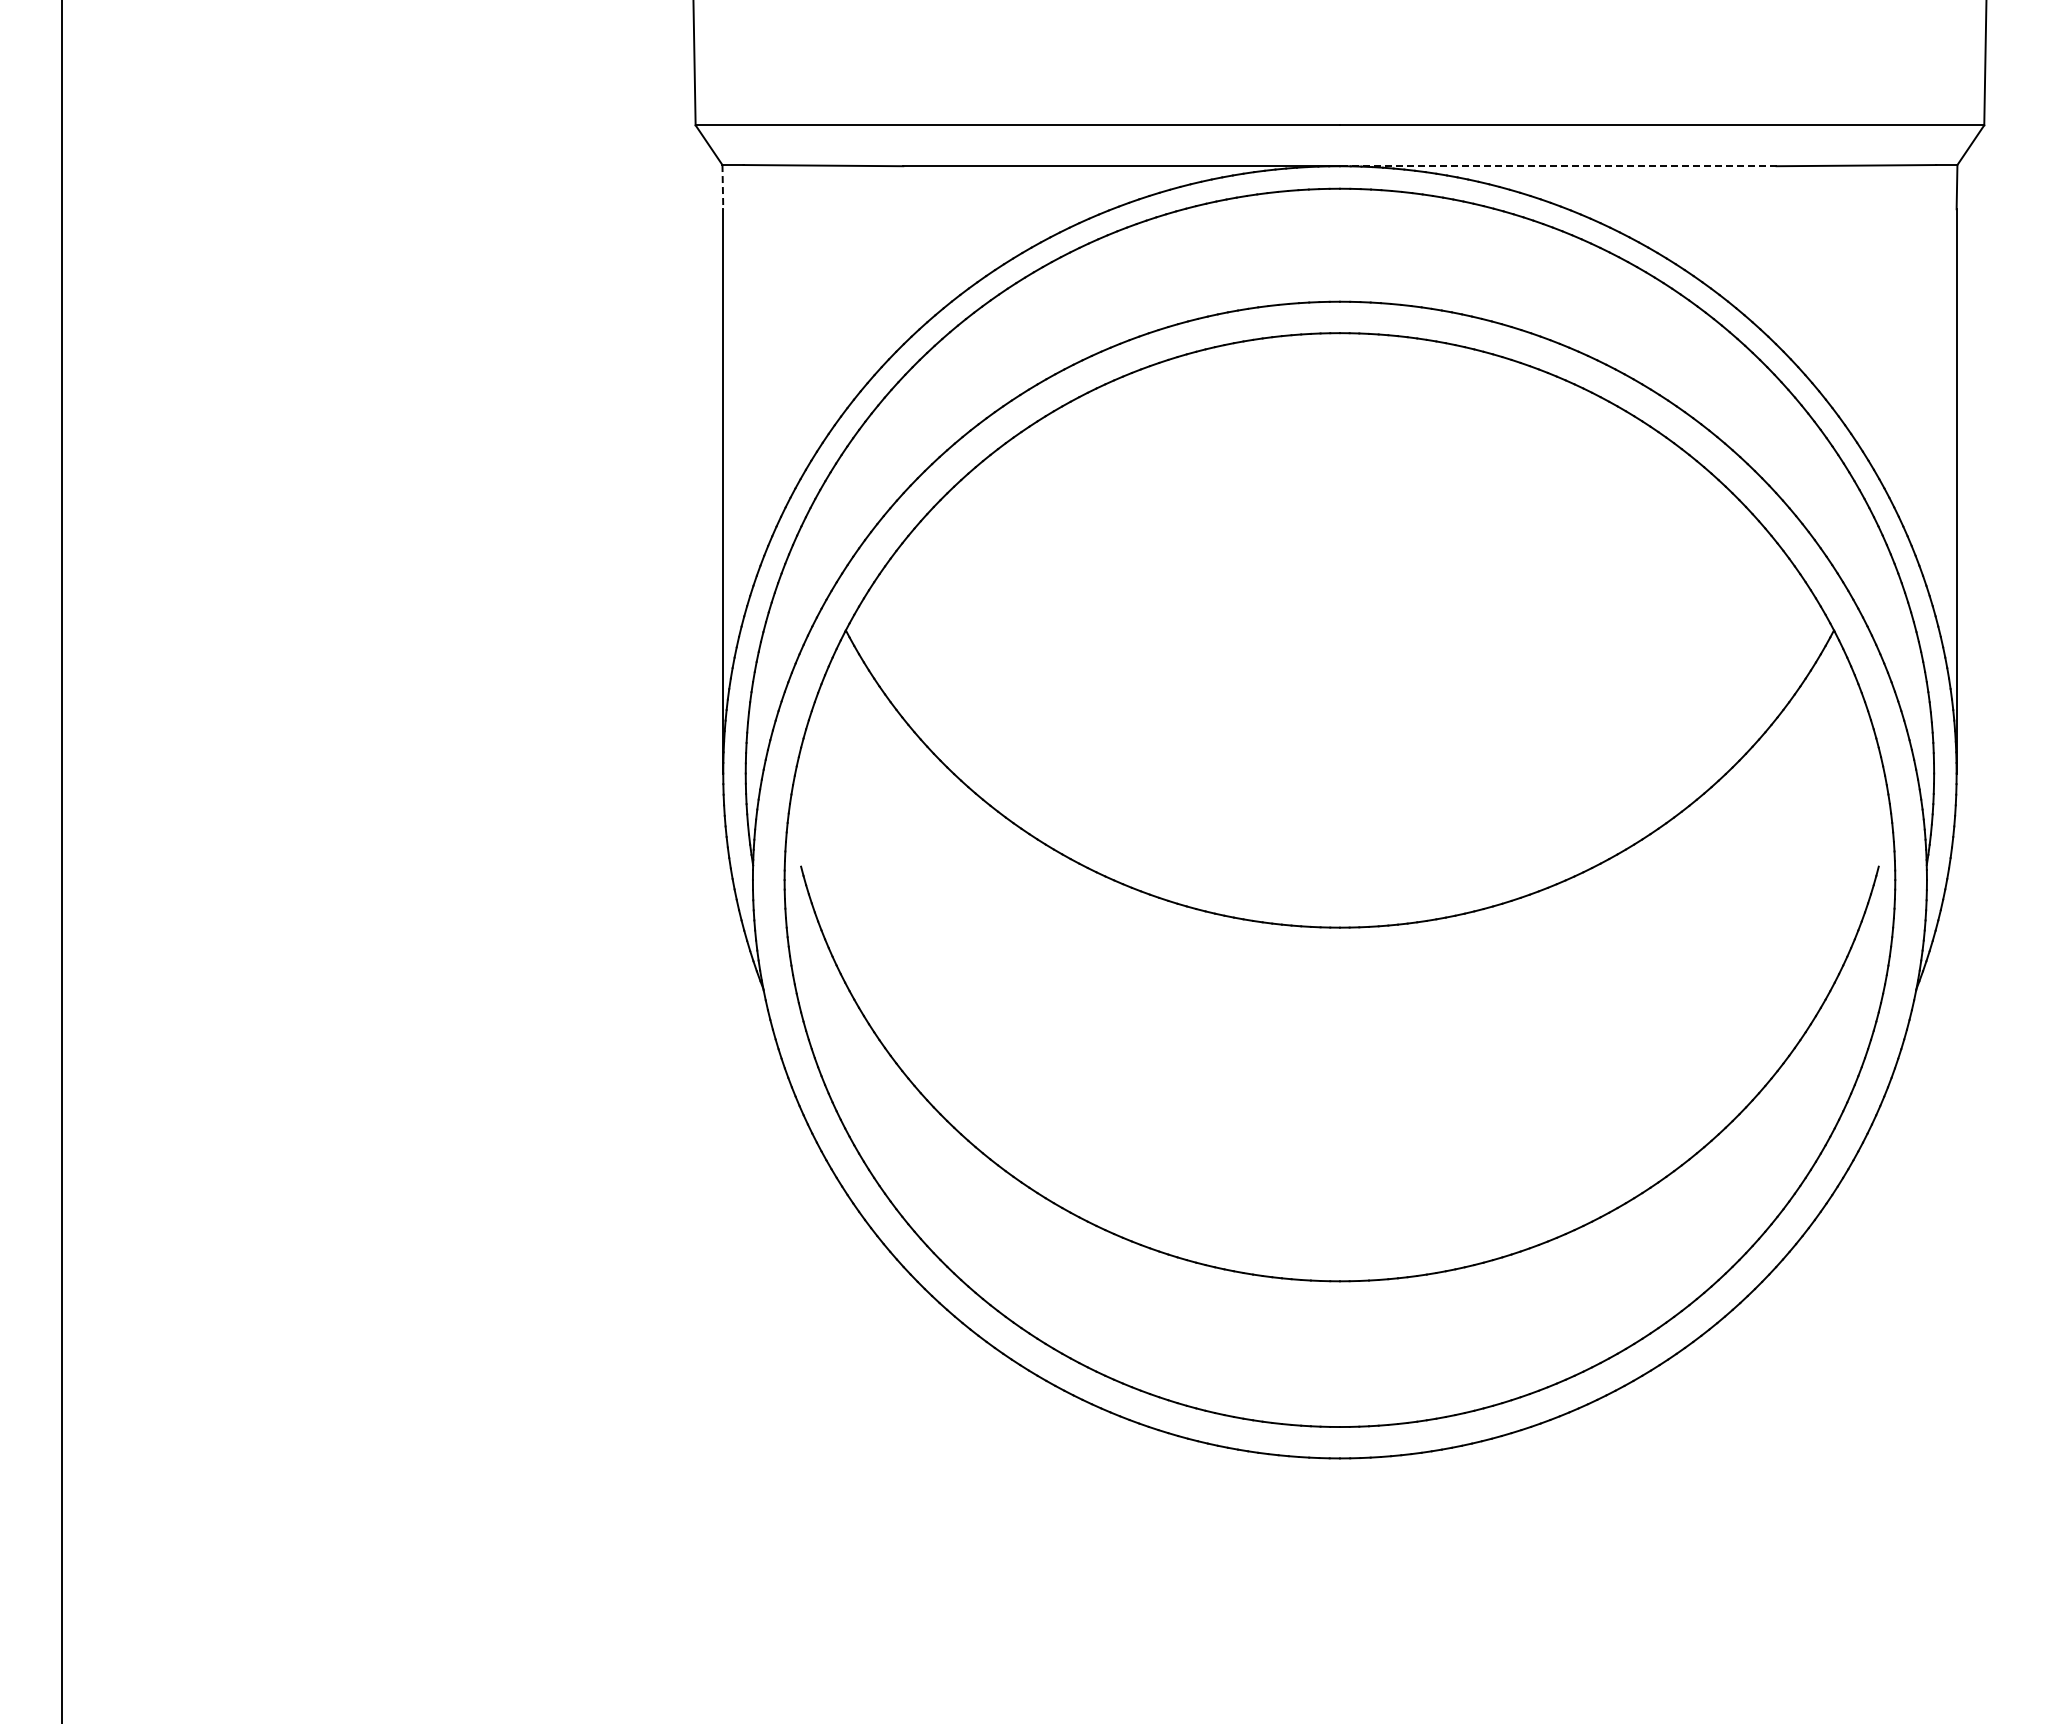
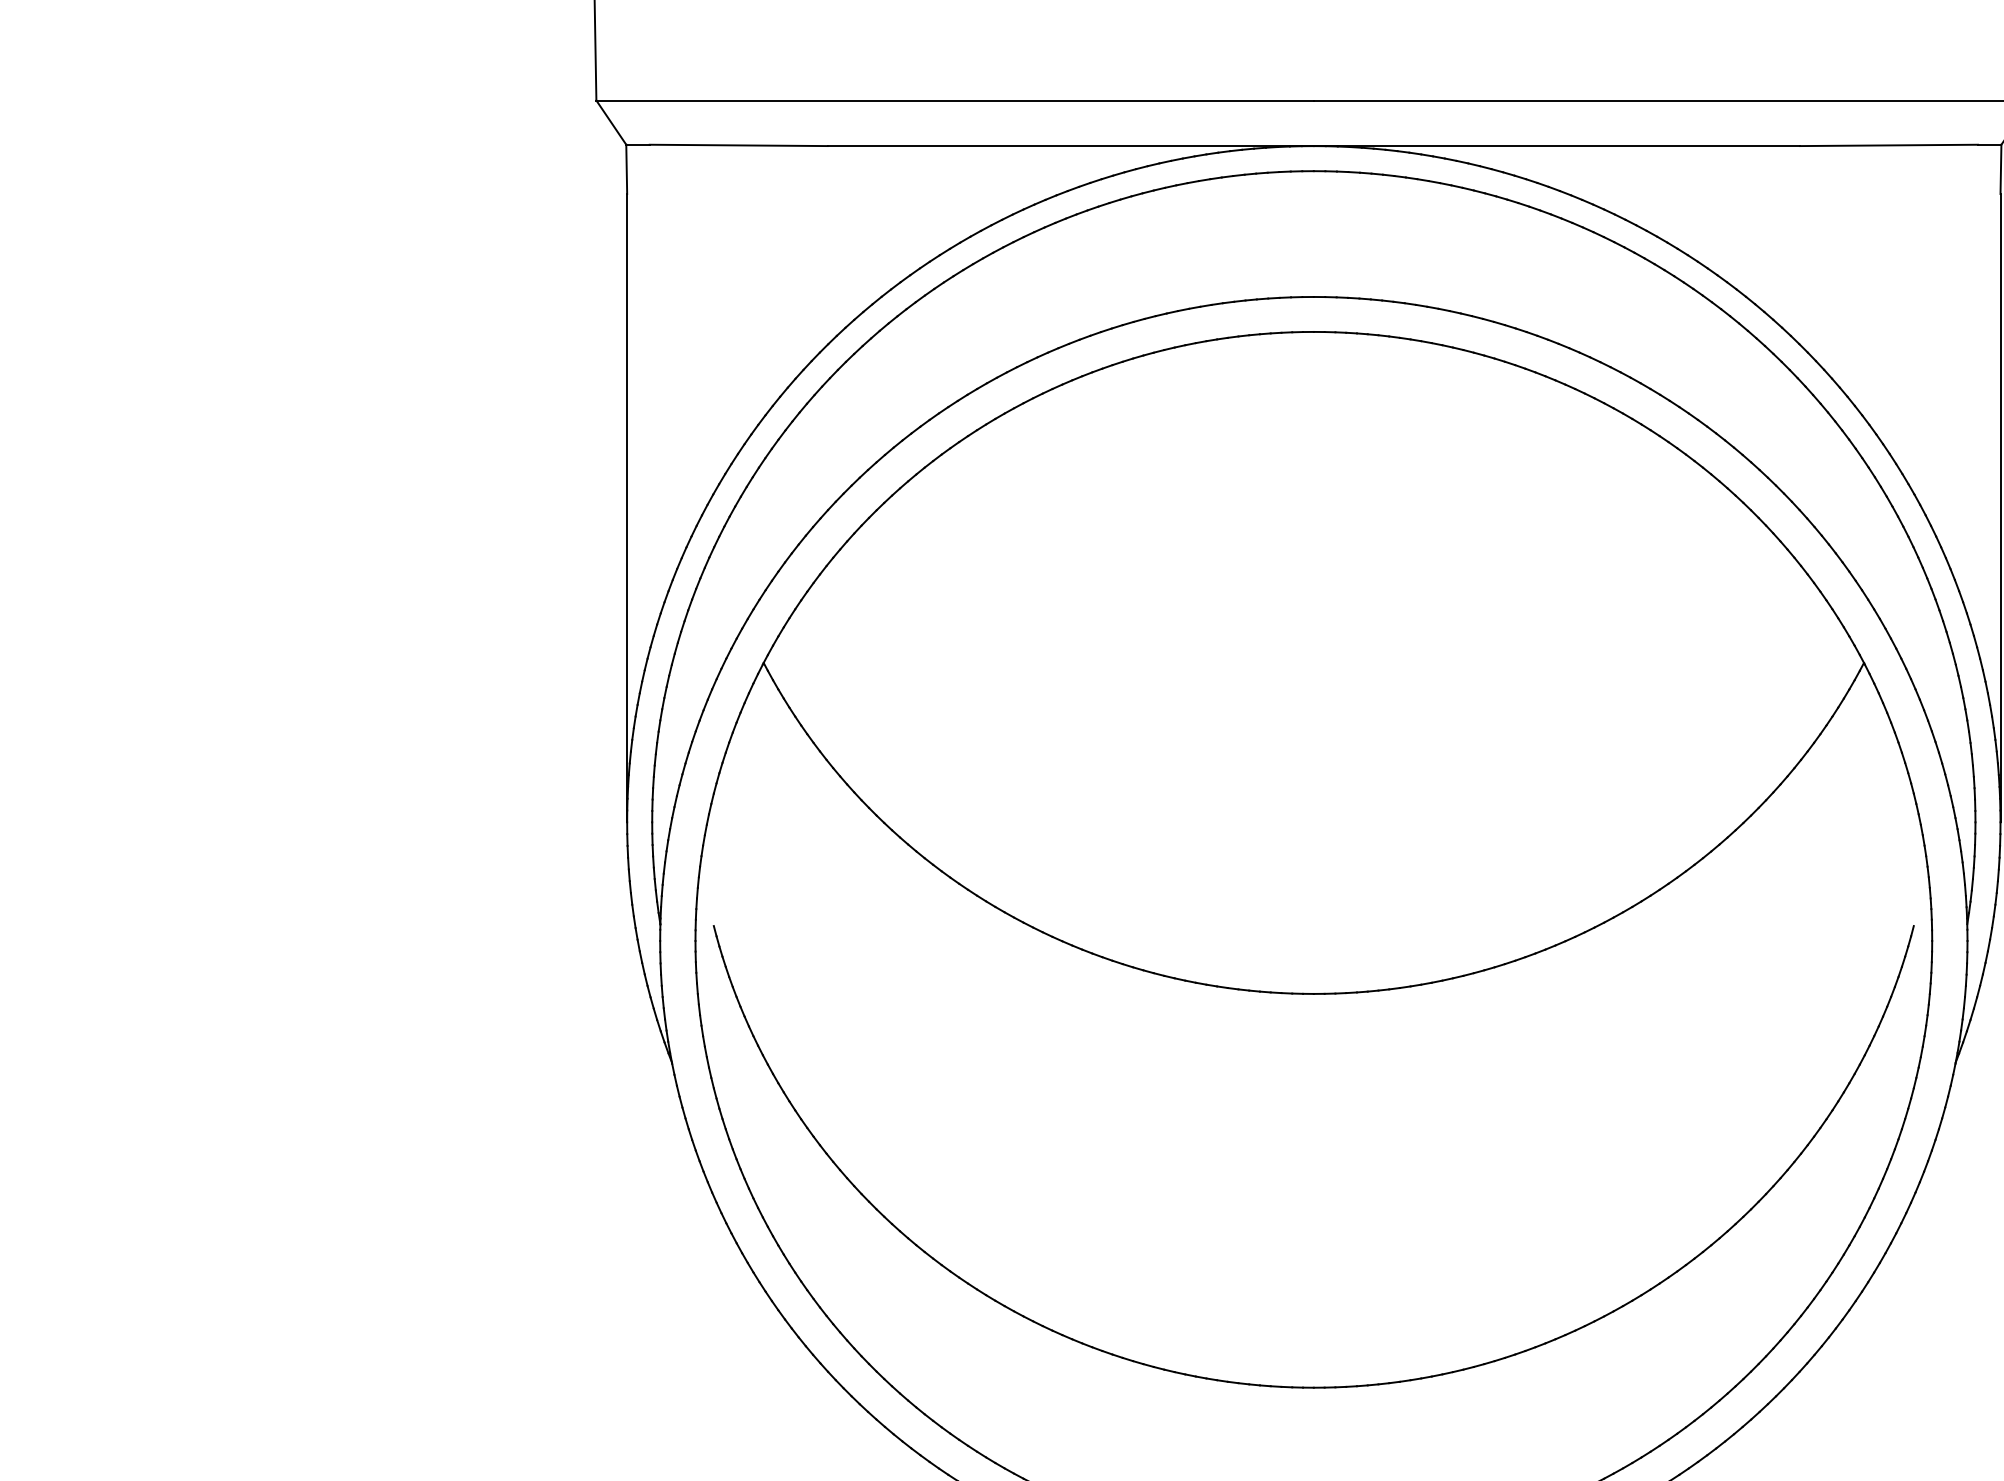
line: (1557, 166) -> (1556, 146), dashed -> solid
line: (722, 187) -> (626, 169), dashed -> solid

